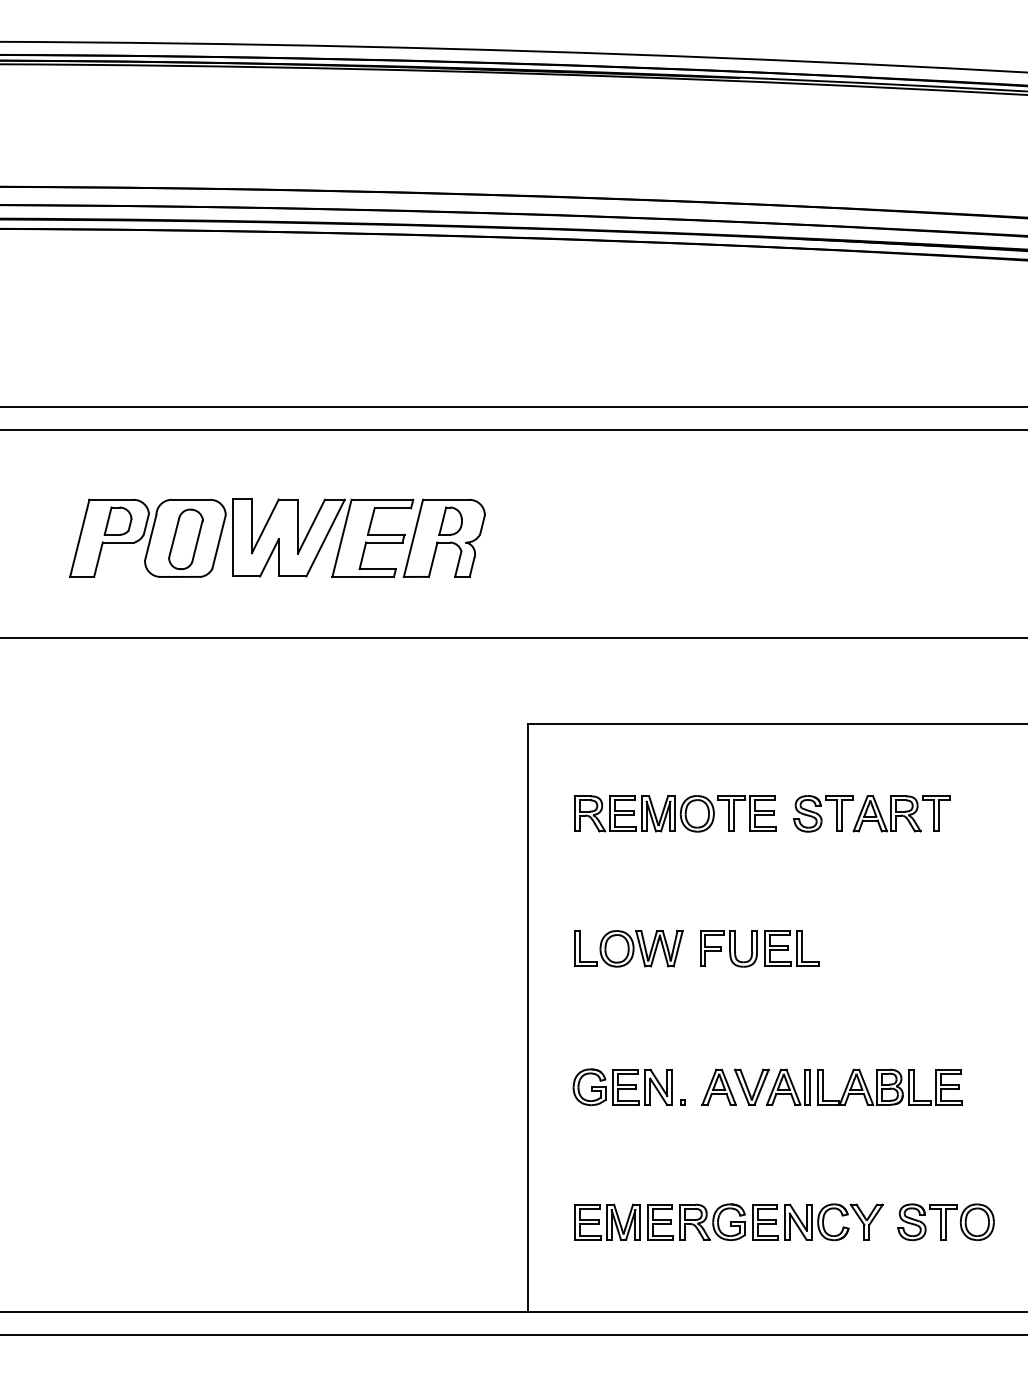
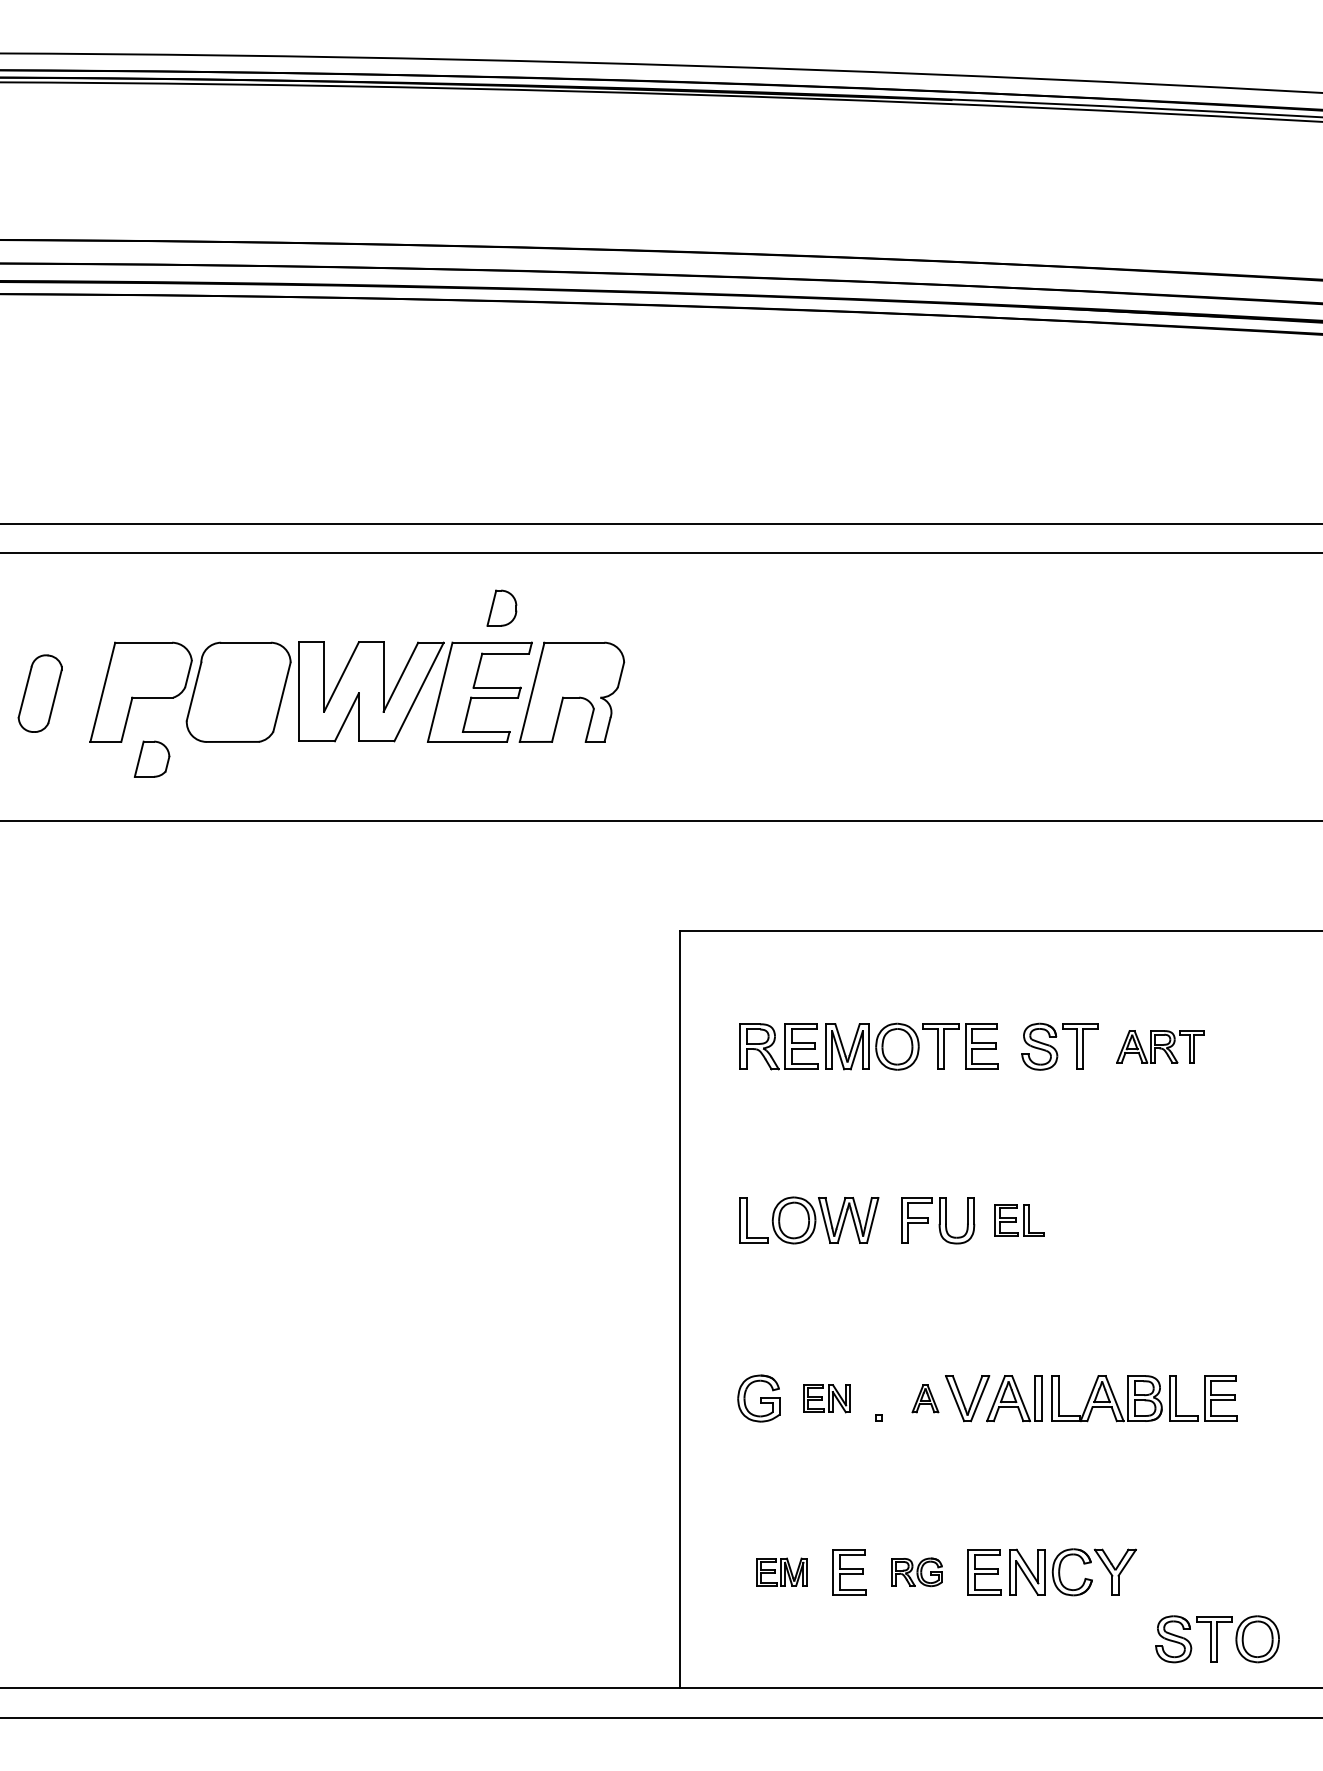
part: (117, 520) -> (151, 758), moved
part: (450, 520) -> (501, 607), moved
part: (185, 539) -> (39, 693), moved
part: (901, 813) -> (1160, 1046), size x0.7
part: (792, 948) -> (1019, 1220), size x0.7
part: (642, 1087) -> (826, 1398), size x0.6
part: (719, 1087) -> (925, 1398), size x0.6
part: (607, 1221) -> (781, 1571), size x0.6
part: (712, 1222) -> (916, 1572), size x0.6
part: (946, 1222) -> (1217, 1639), moved

